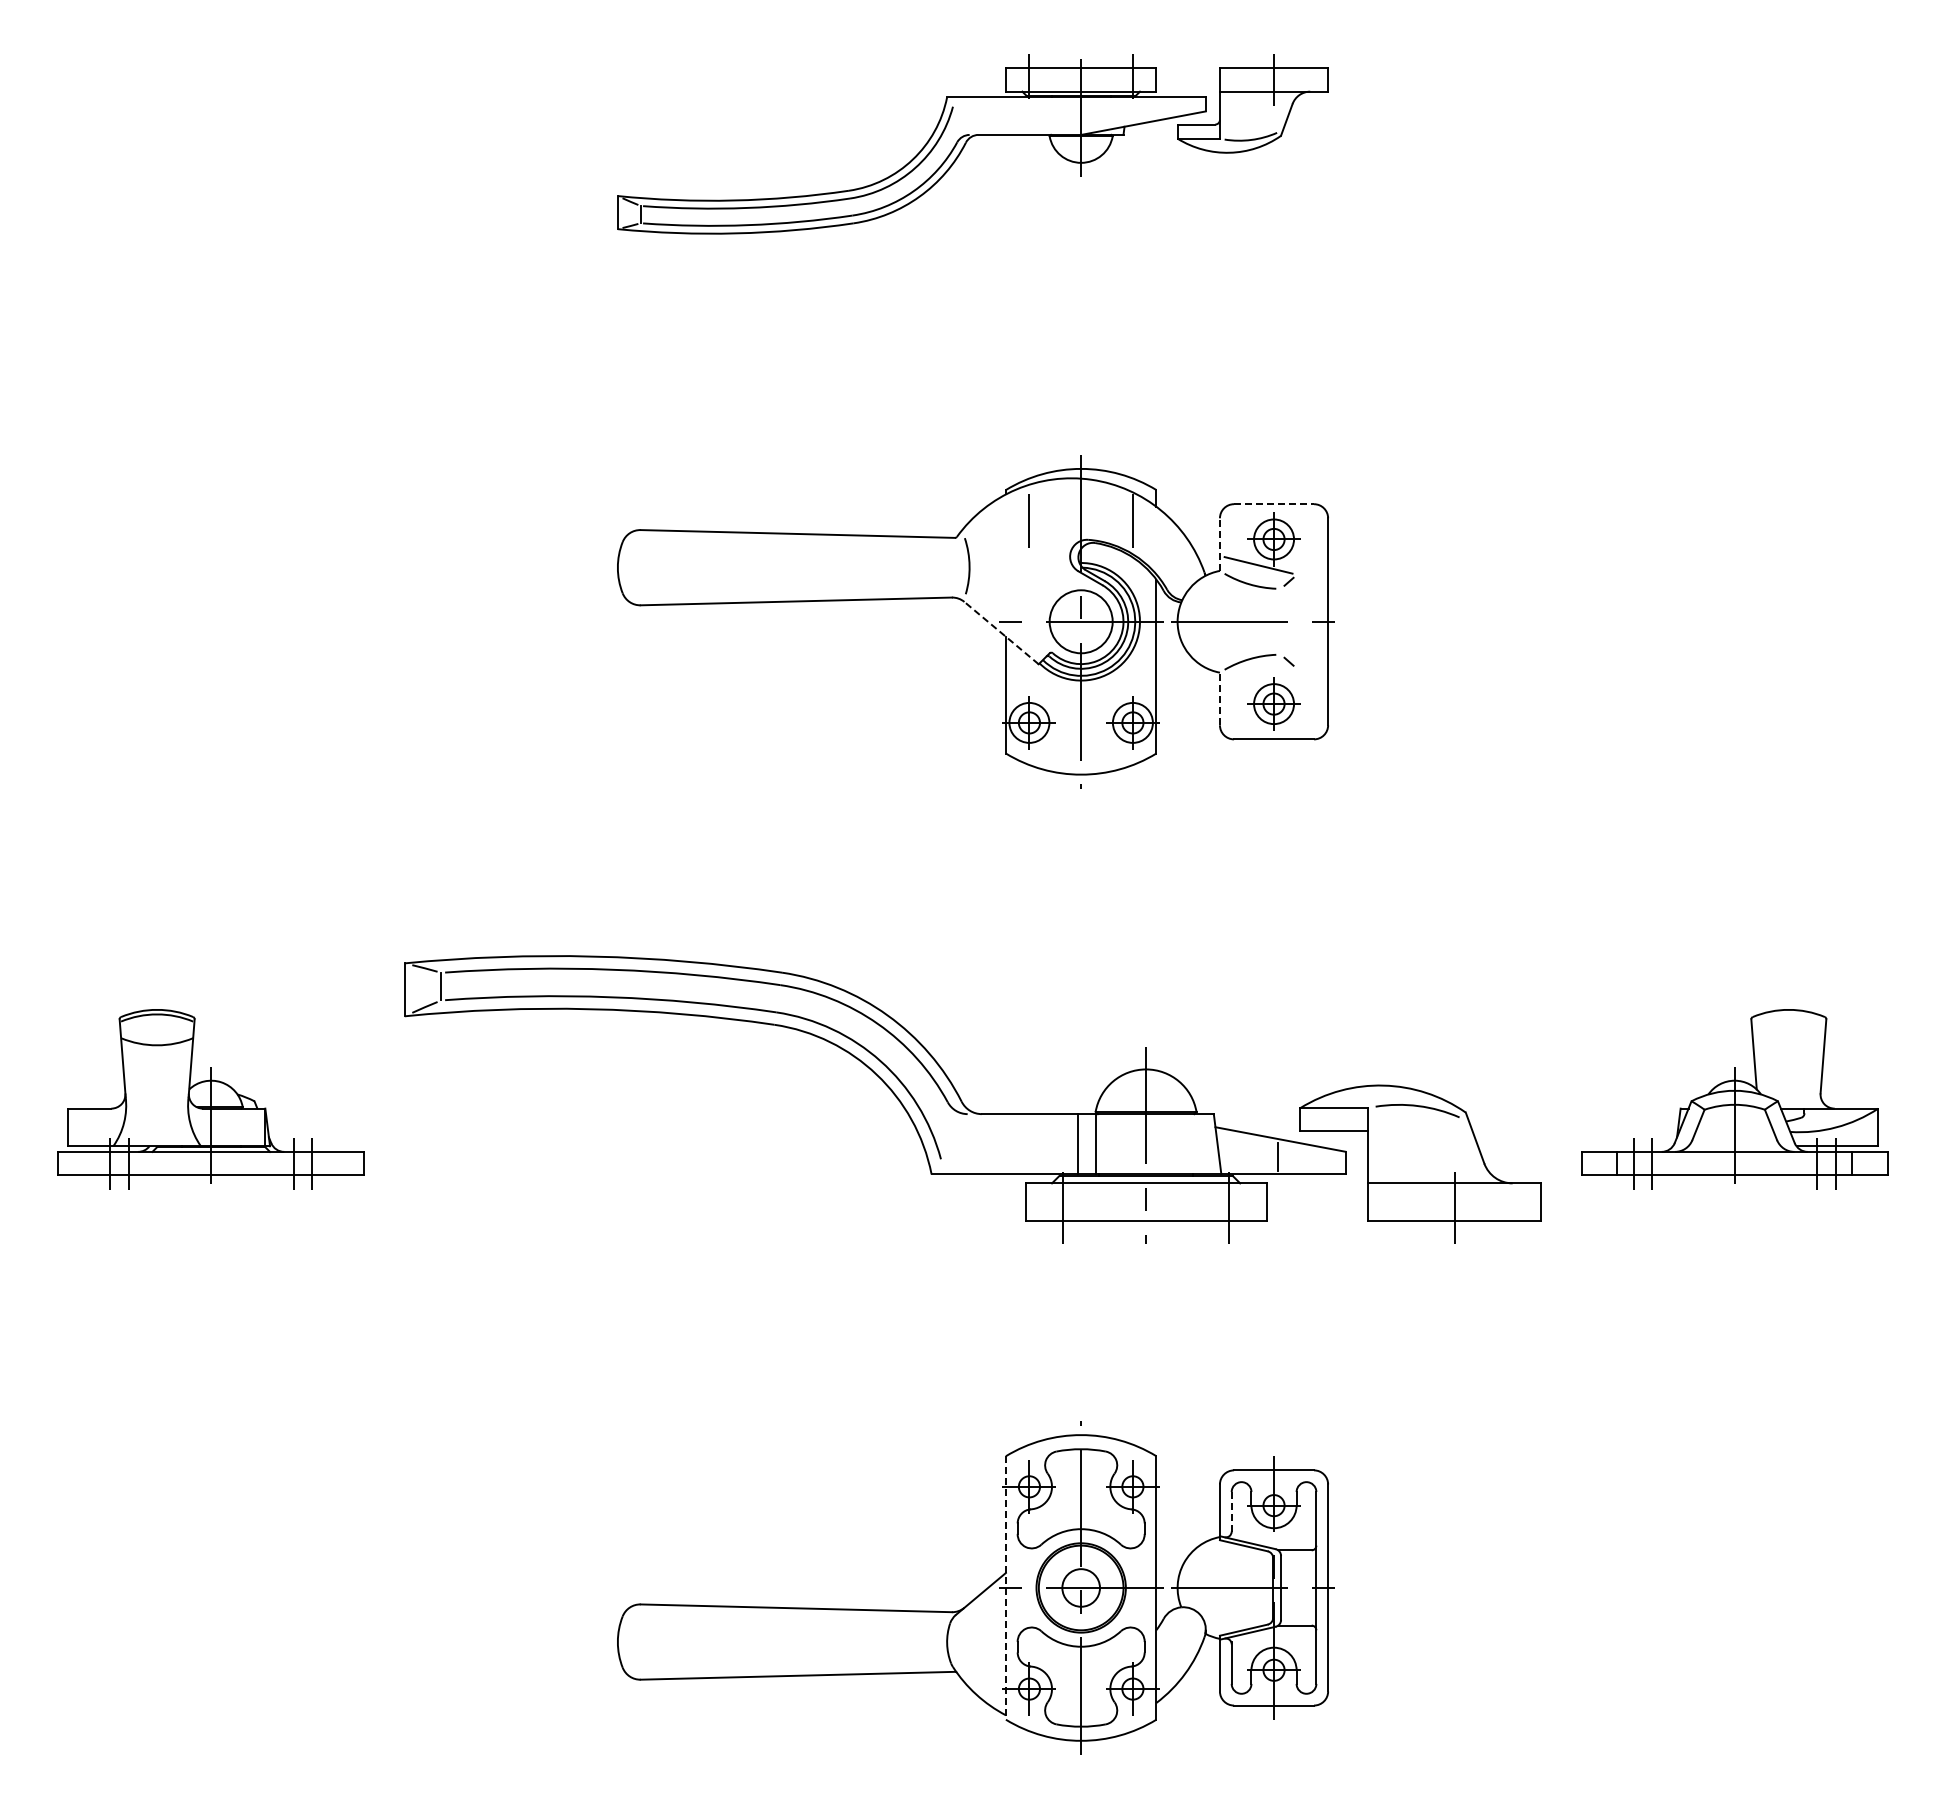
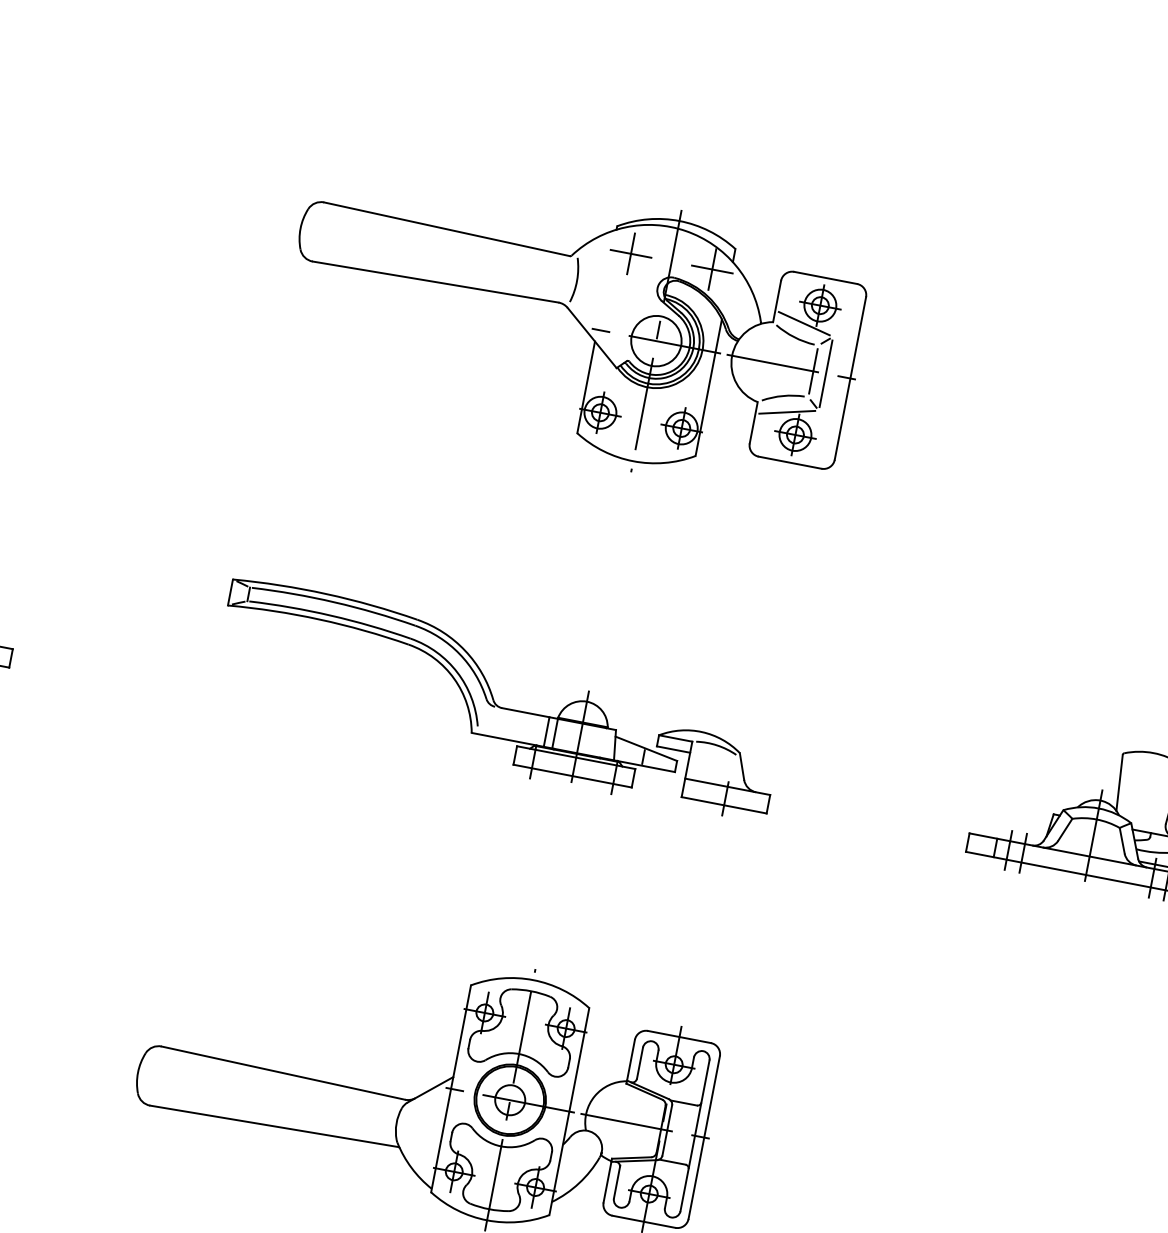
line: (1274, 504) -> (826, 278), dashed -> solid
line: (1029, 520) -> (631, 253), added
line: (1132, 520) -> (712, 269), added
line: (1219, 544) -> (776, 301), dashed -> solid
line: (1280, 621) -> (813, 371), added
line: (1297, 621) -> (826, 373), added
line: (1001, 632) -> (592, 337), dashed -> solid
line: (1258, 677) -> (787, 411), added
line: (1219, 698) -> (753, 422), dashed -> solid
part: (972, 1099) -> (498, 700), size x0.62
line: (1231, 1511) -> (639, 1062), dashed -> solid
line: (1005, 1587) -> (450, 1088), dashed -> solid

